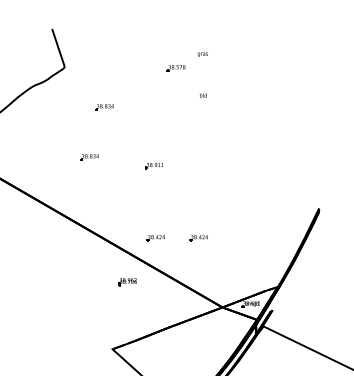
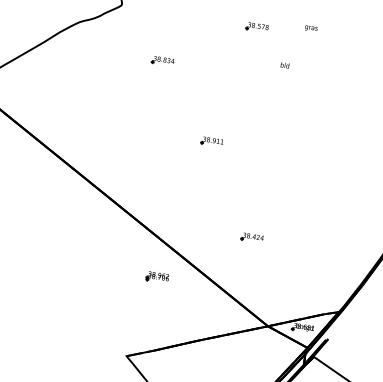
text: (202, 54) -> (310, 28), moved
part: (89, 157) -> (135, 119), removed
part: (155, 238) -> (199, 229), removed

